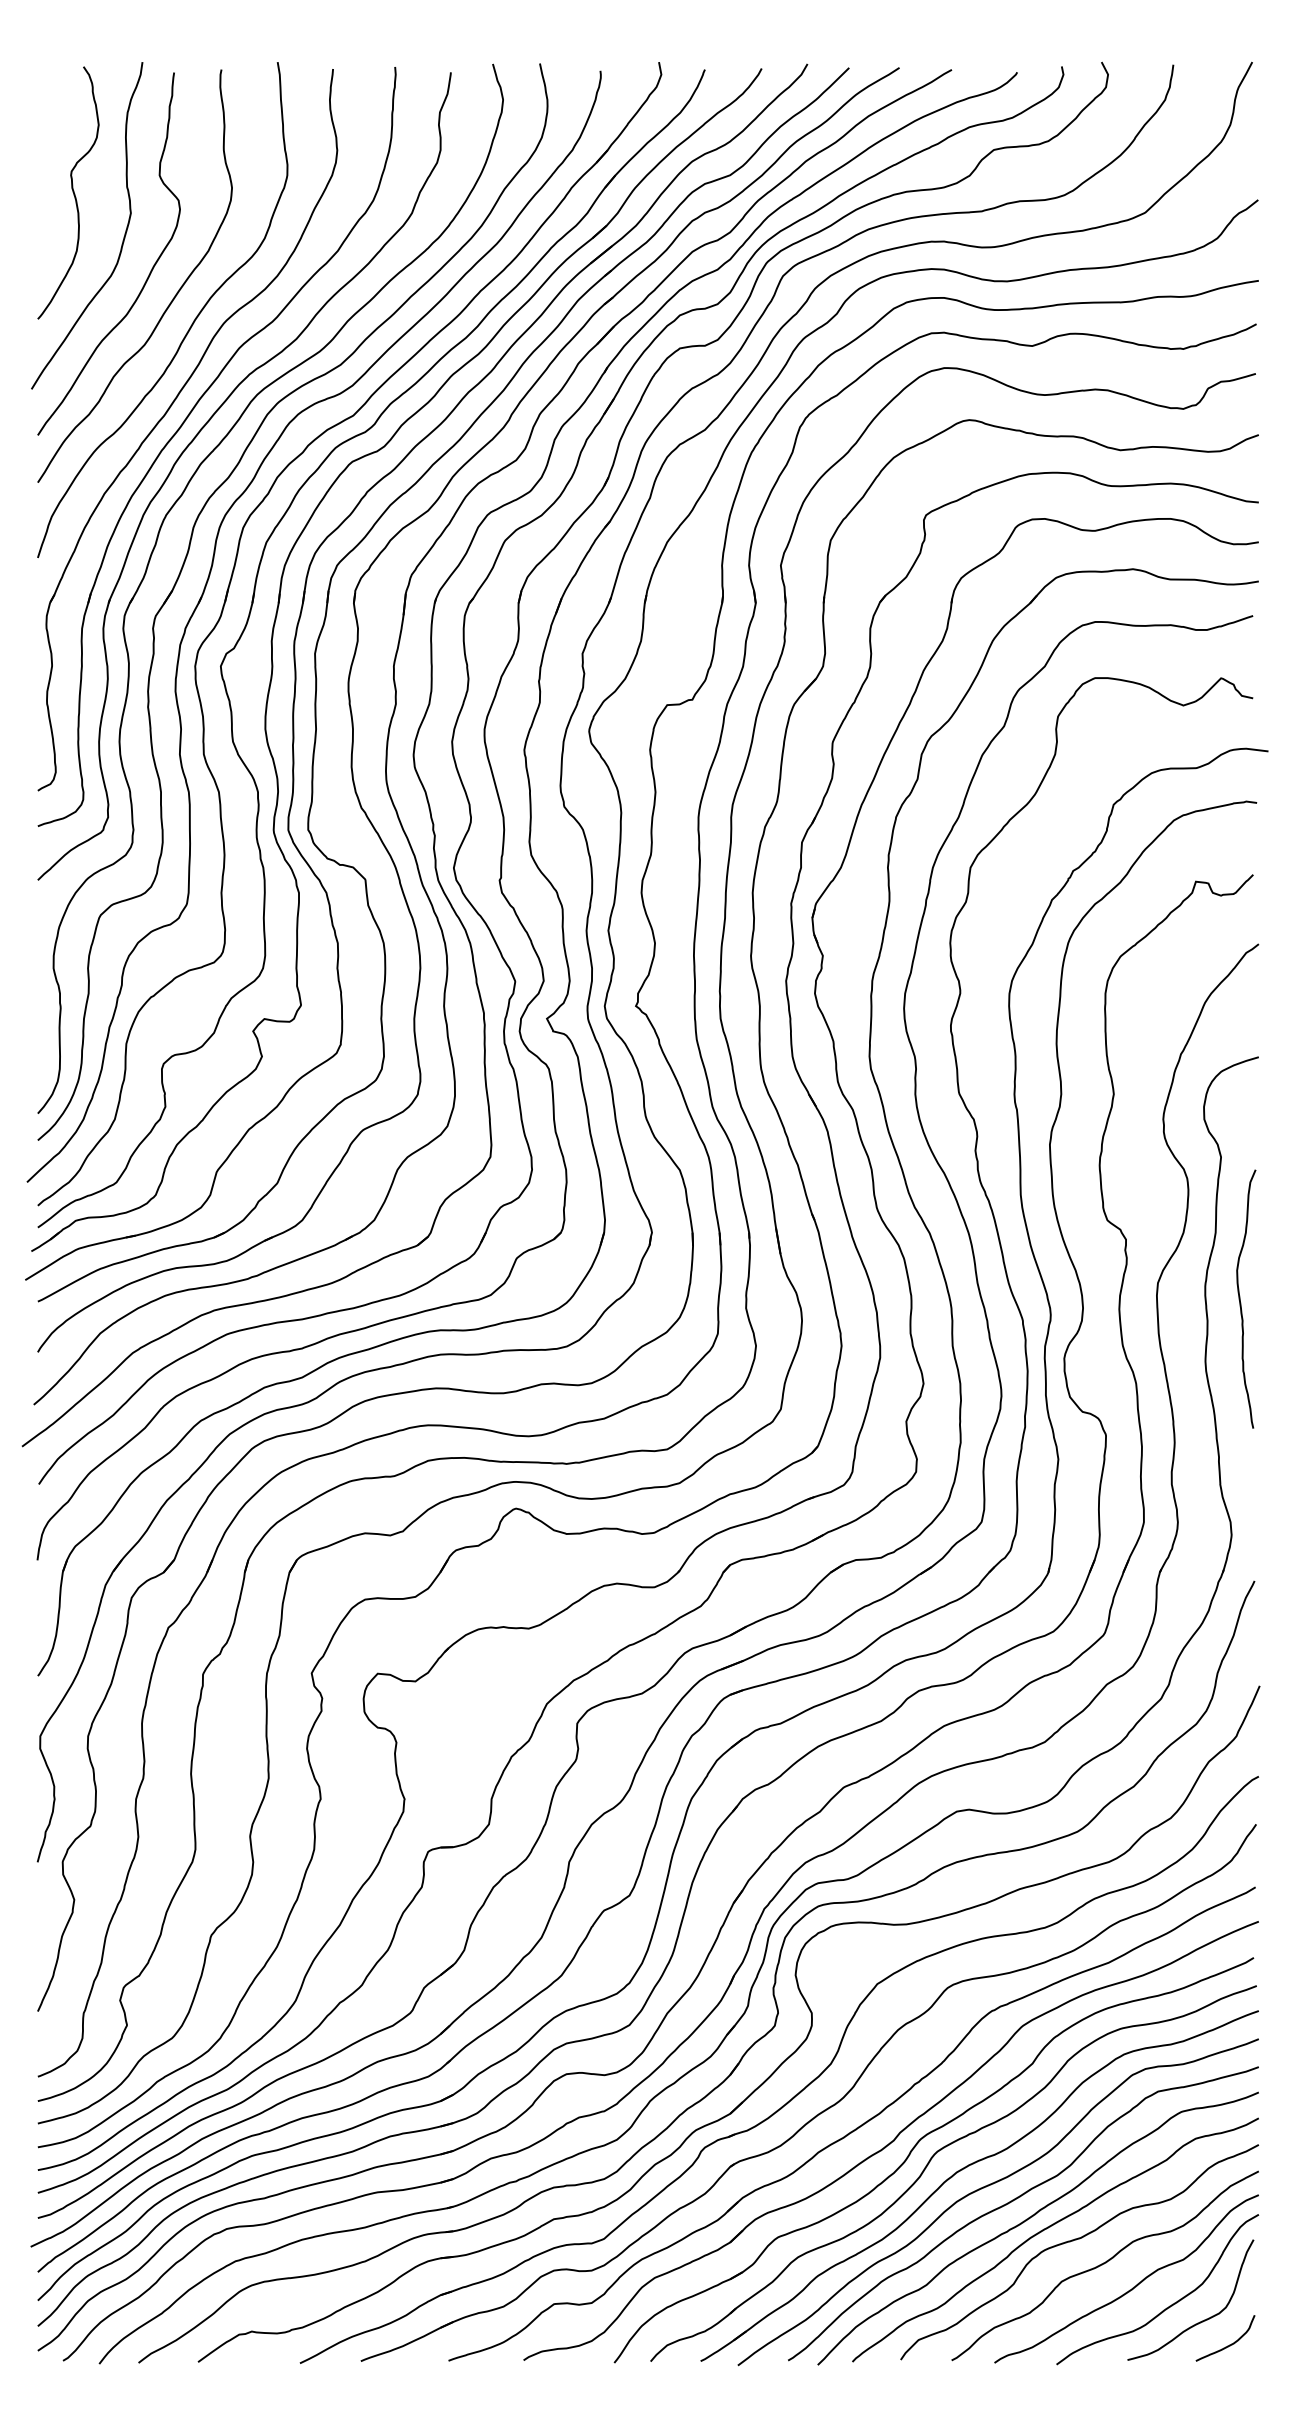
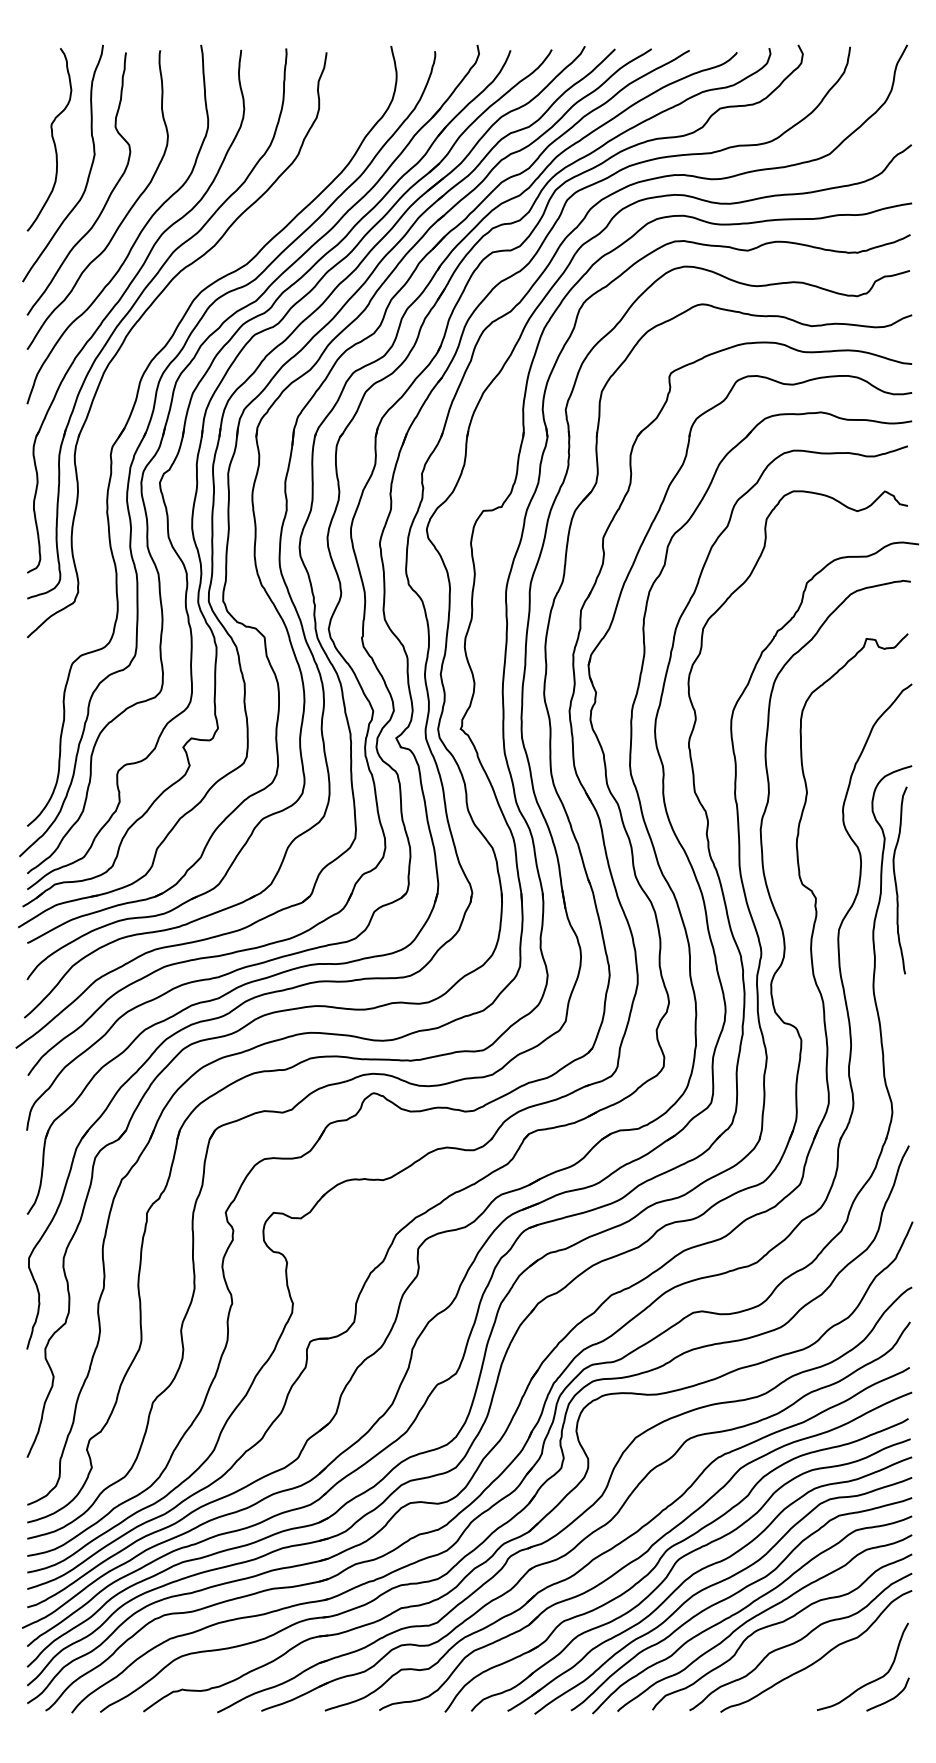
part: (156, 545) -> (113, 395), removed
curve: (1240, 1298) -> (895, 880), moved
curve: (1169, 2305) -> (847, 1670), removed

